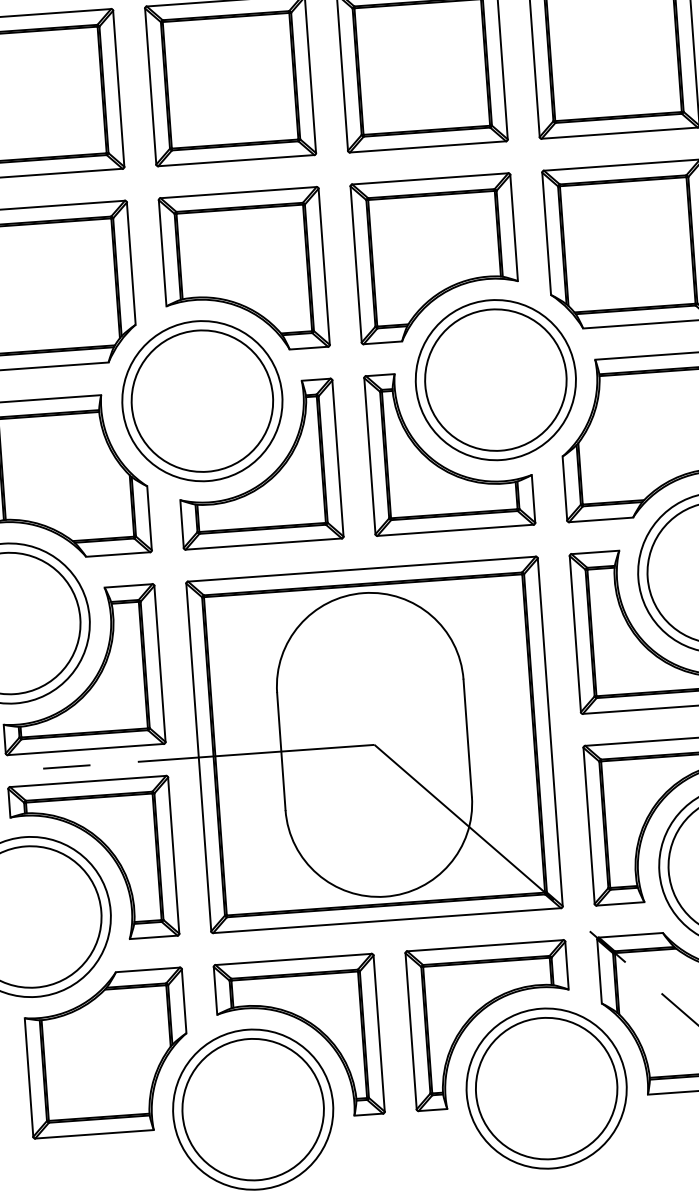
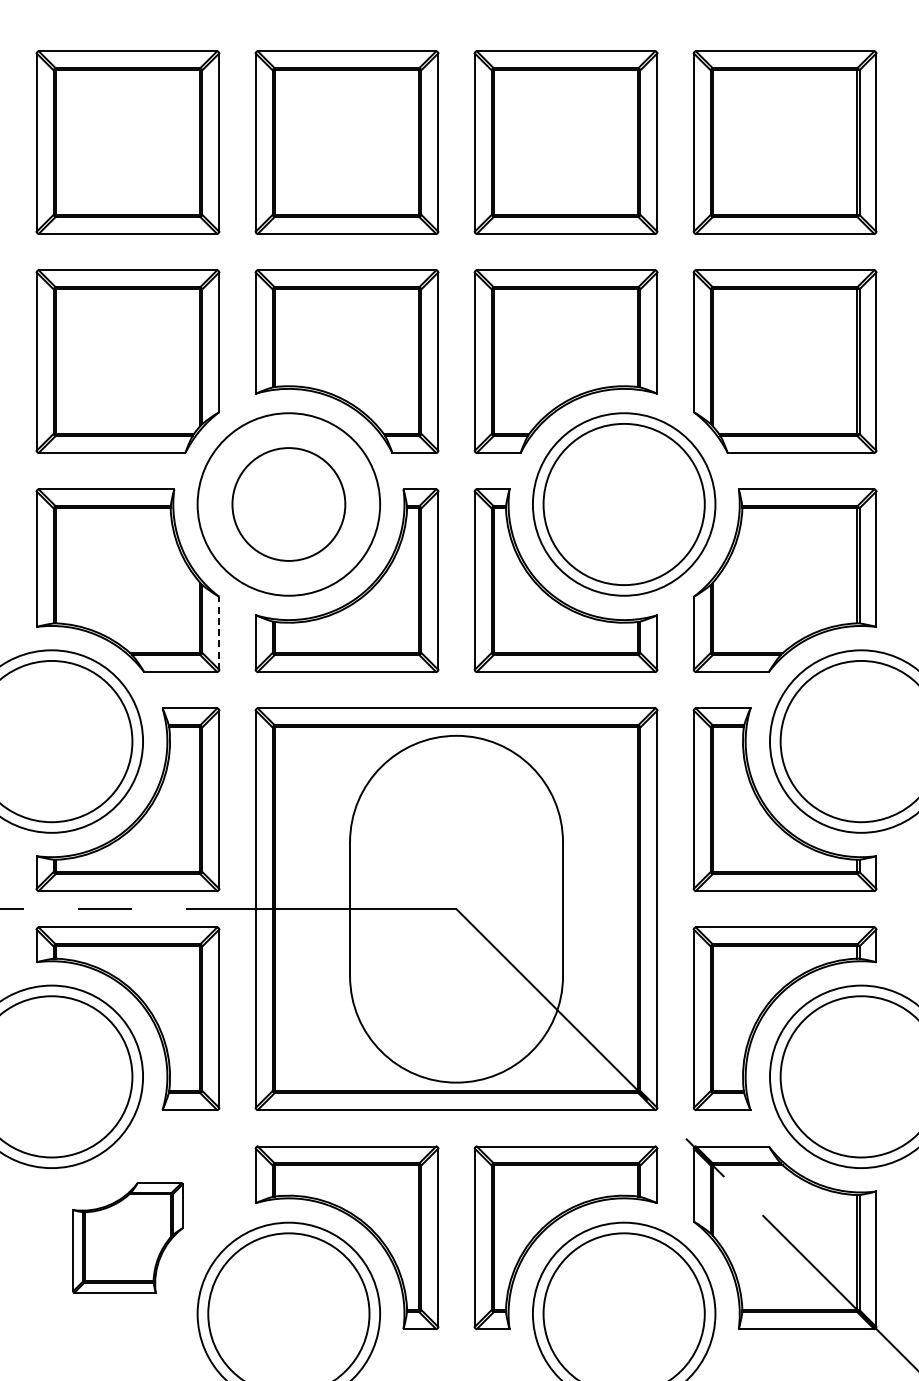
circle: (202, 401) -> (288, 504), size x0.7
line: (149, 518) -> (219, 633), solid -> dashed
part: (107, 1052) -> (127, 1237), size x0.6

